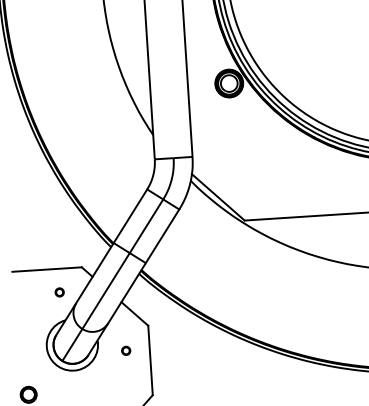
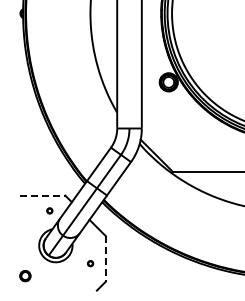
line: (46, 269) -> (42, 195), solid -> dashed
part: (126, 350) -> (90, 263), moved
line: (149, 359) -> (105, 258), solid -> dashed

